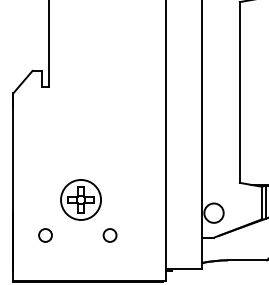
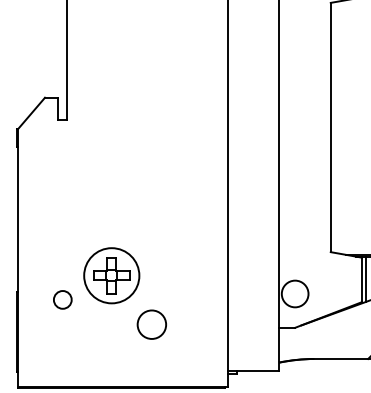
circle: (45, 235) -> (62, 299), moved
circle: (109, 235) -> (151, 324), size x1.6

